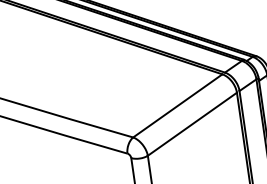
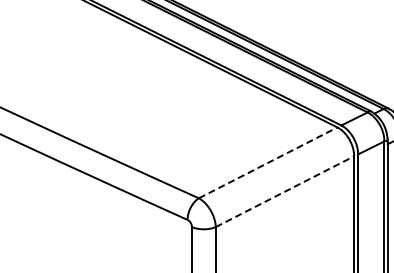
line: (178, 105) -> (268, 162), solid -> dashed
line: (192, 124) -> (285, 191), solid -> dashed

